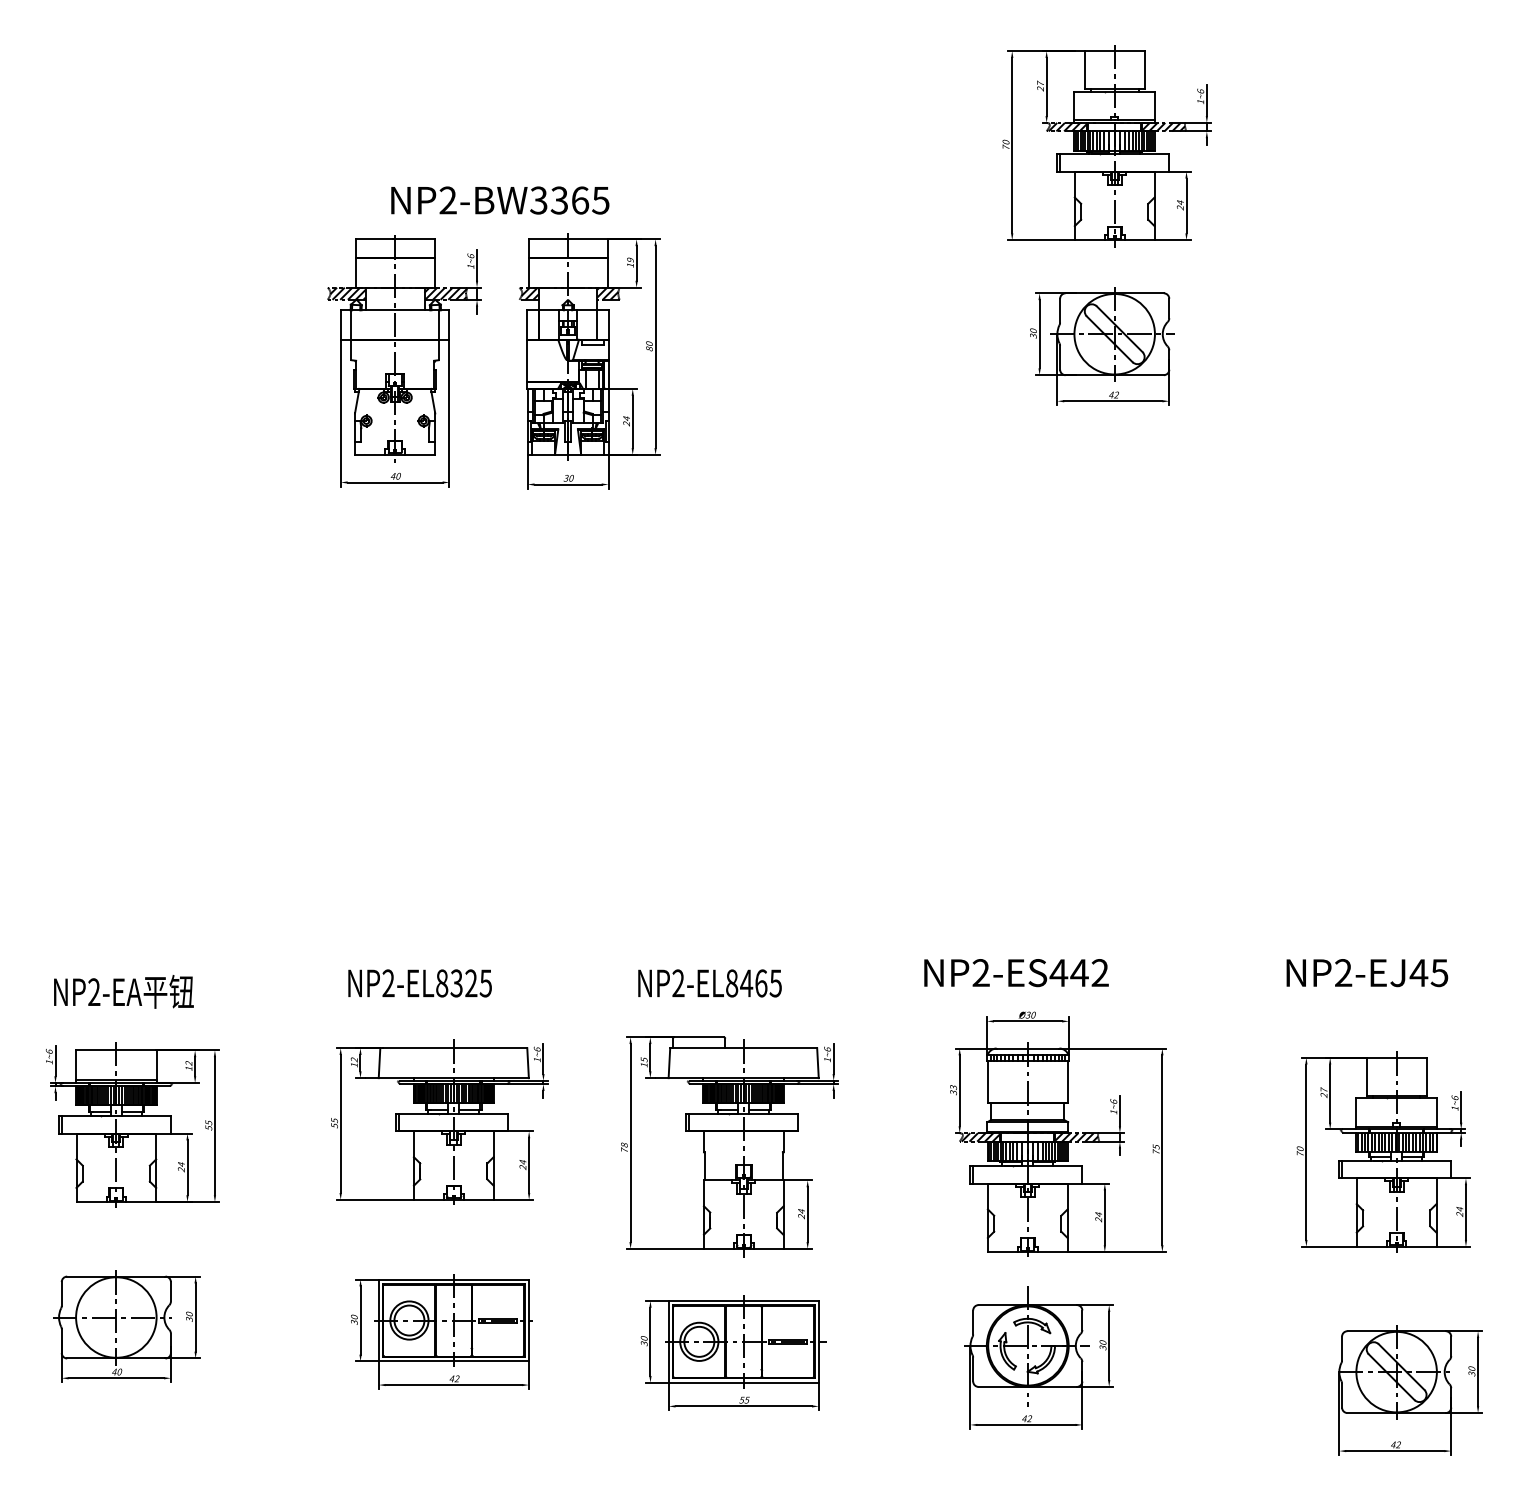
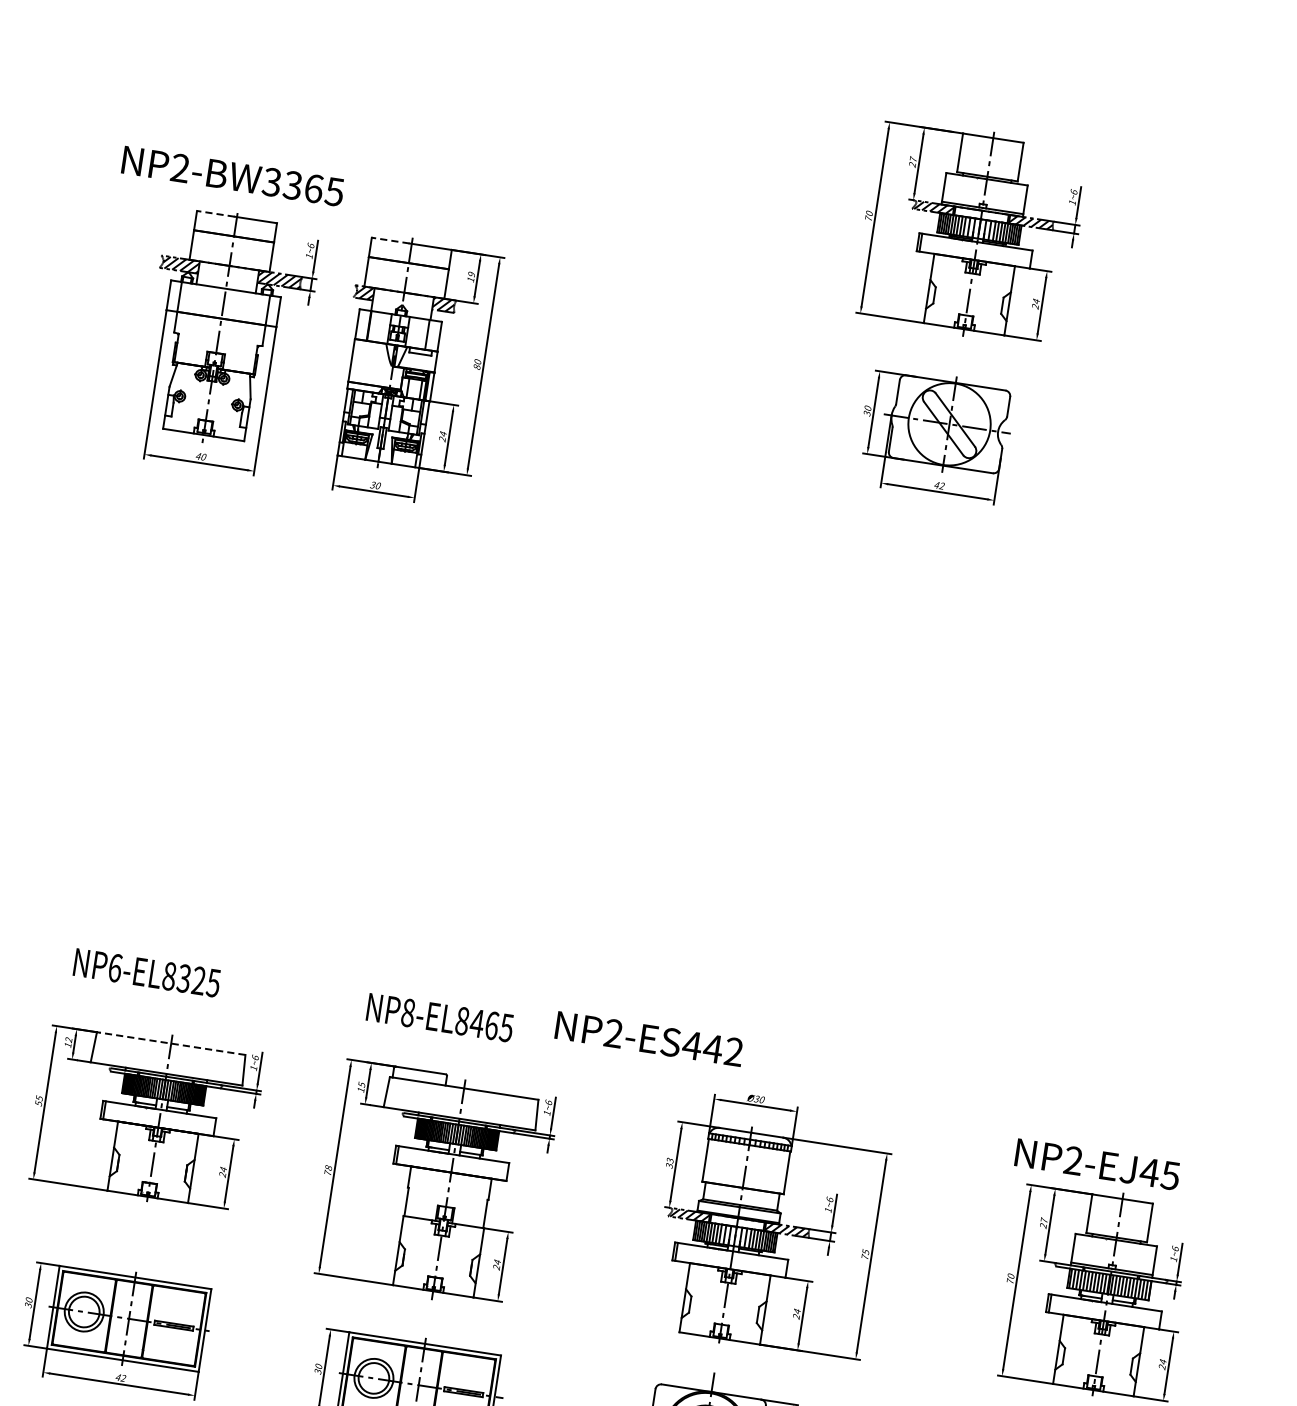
text: (500, 200) -> (233, 176), moved
line: (374, 239) -> (216, 214), solid -> dashed
line: (547, 239) -> (390, 240), solid -> dashed
text: (1016, 973) -> (649, 1039), moved
text: (1367, 973) -> (1097, 1165), moved
text: (388, 983) -> (115, 968), NP2-EL8325 -> NP6-EL8325
text: (678, 983) -> (408, 1013), NP2-EL8465 -> NP8-EL8465
line: (454, 1048) -> (171, 1044), solid -> dashed

